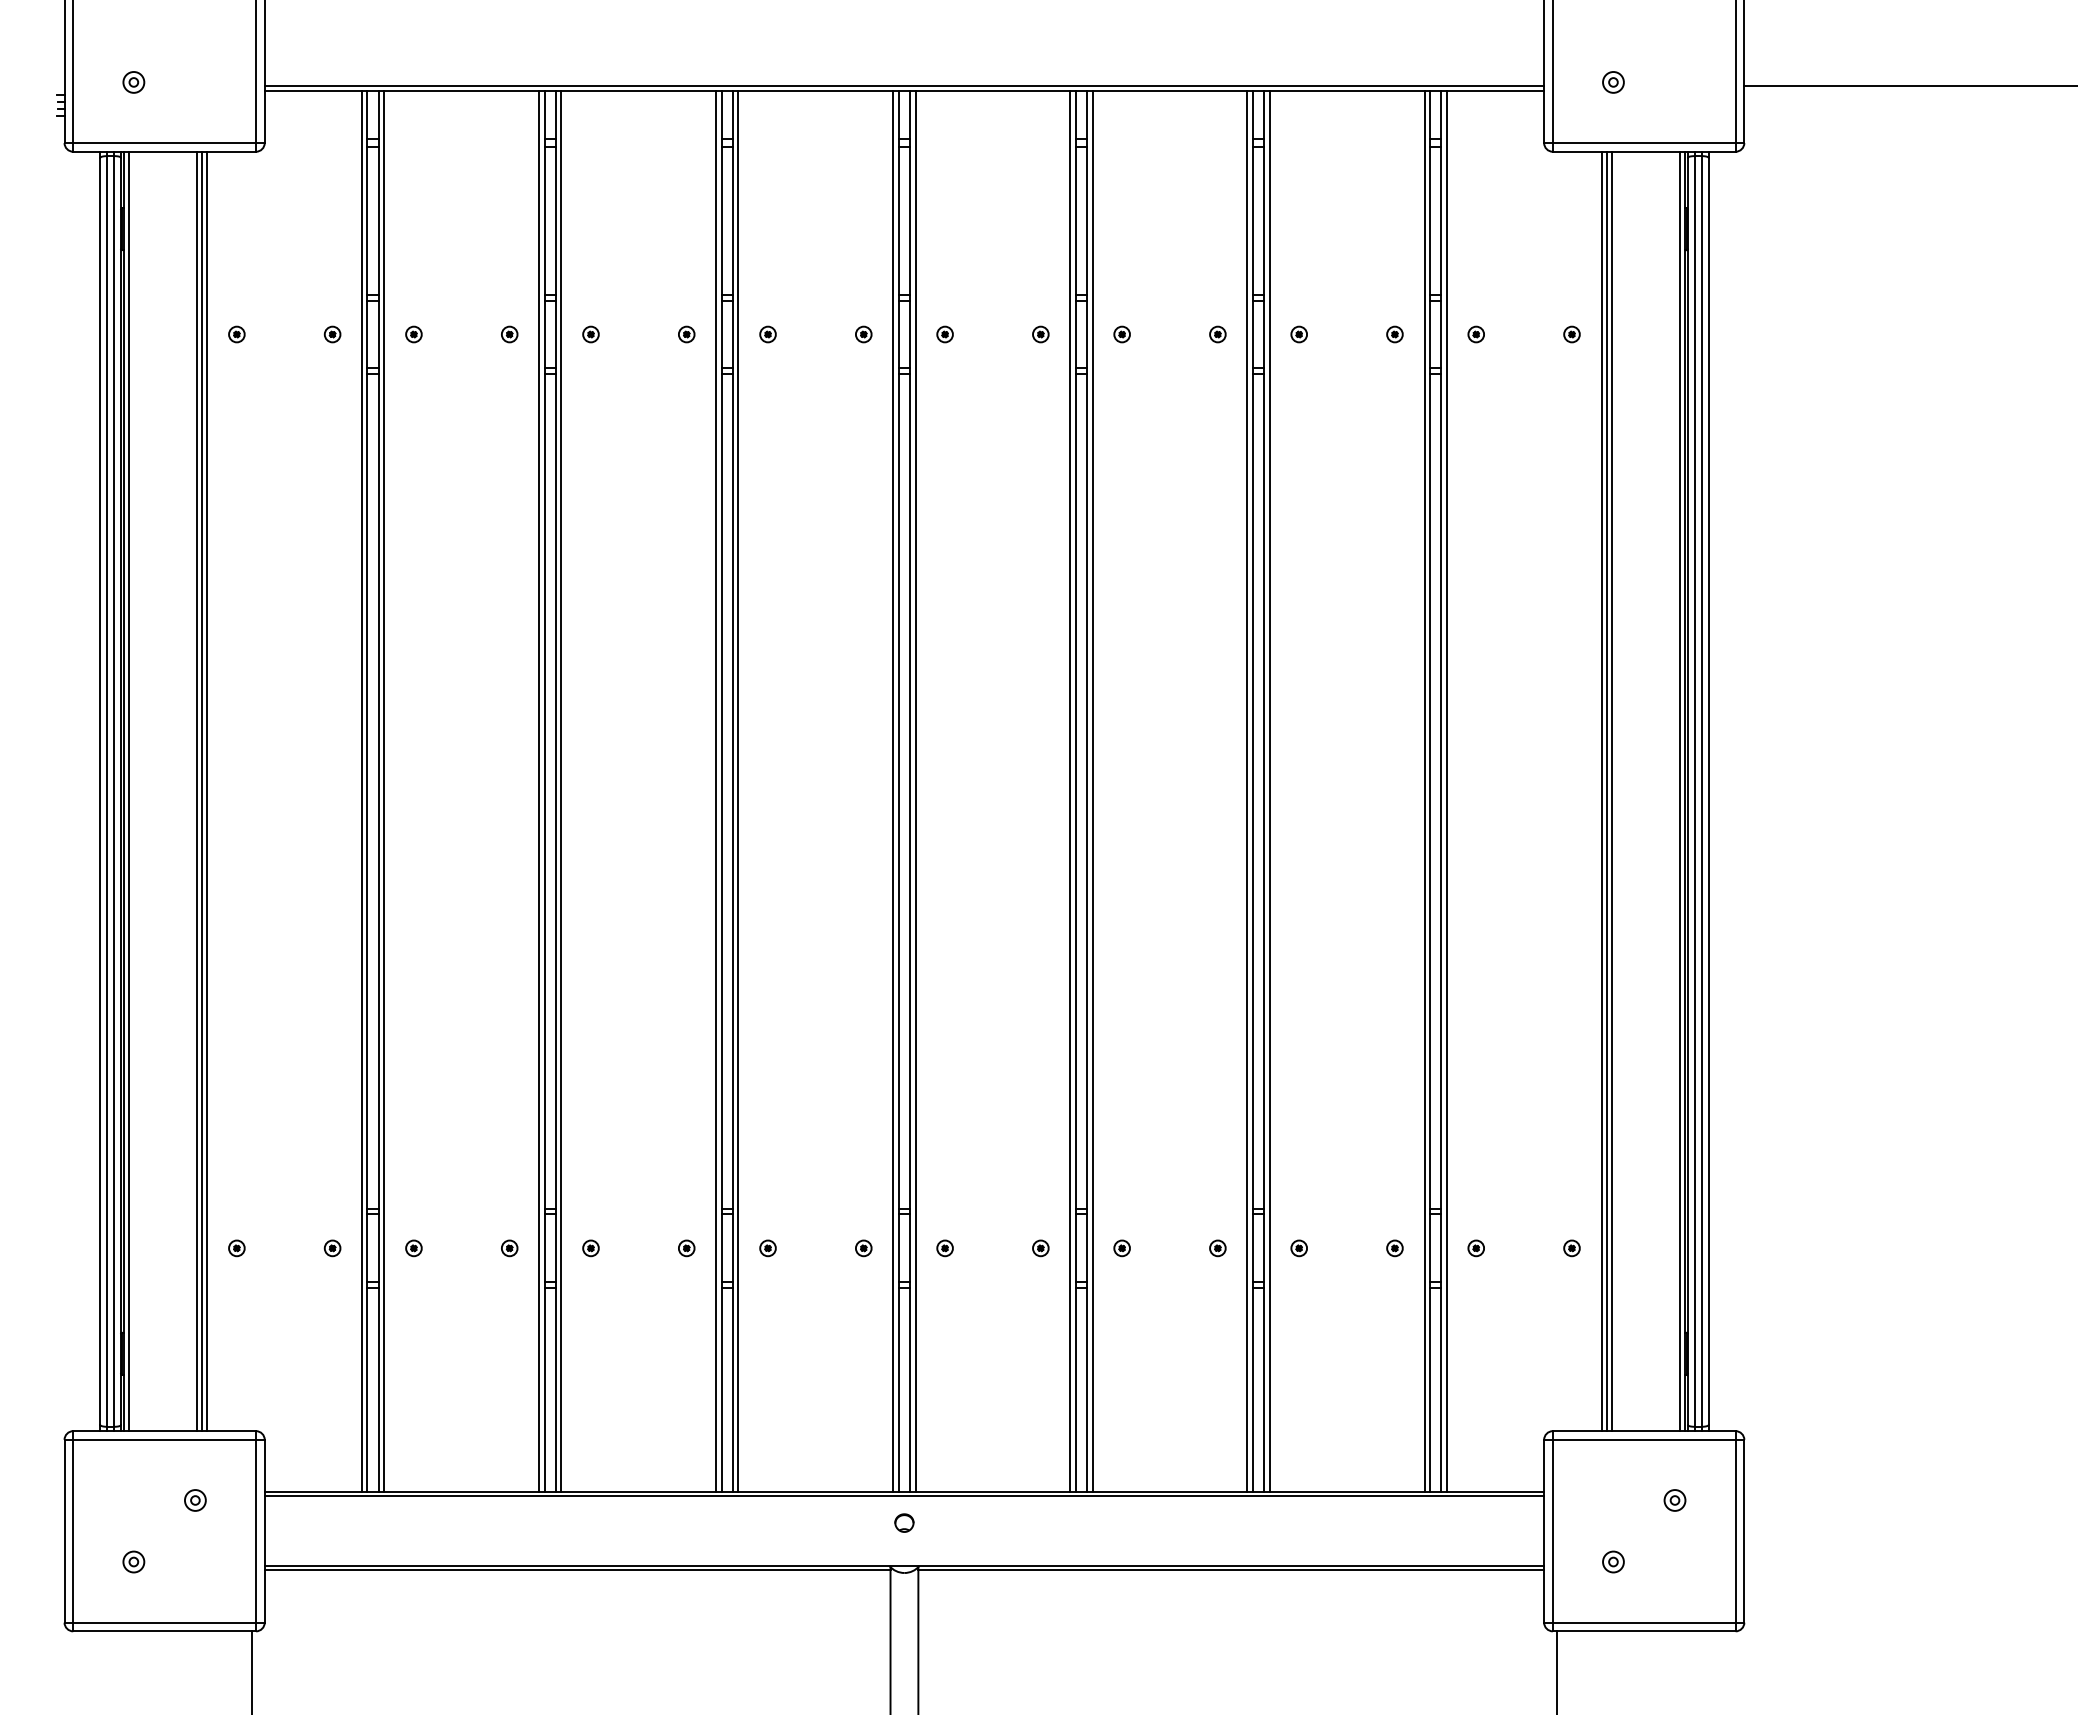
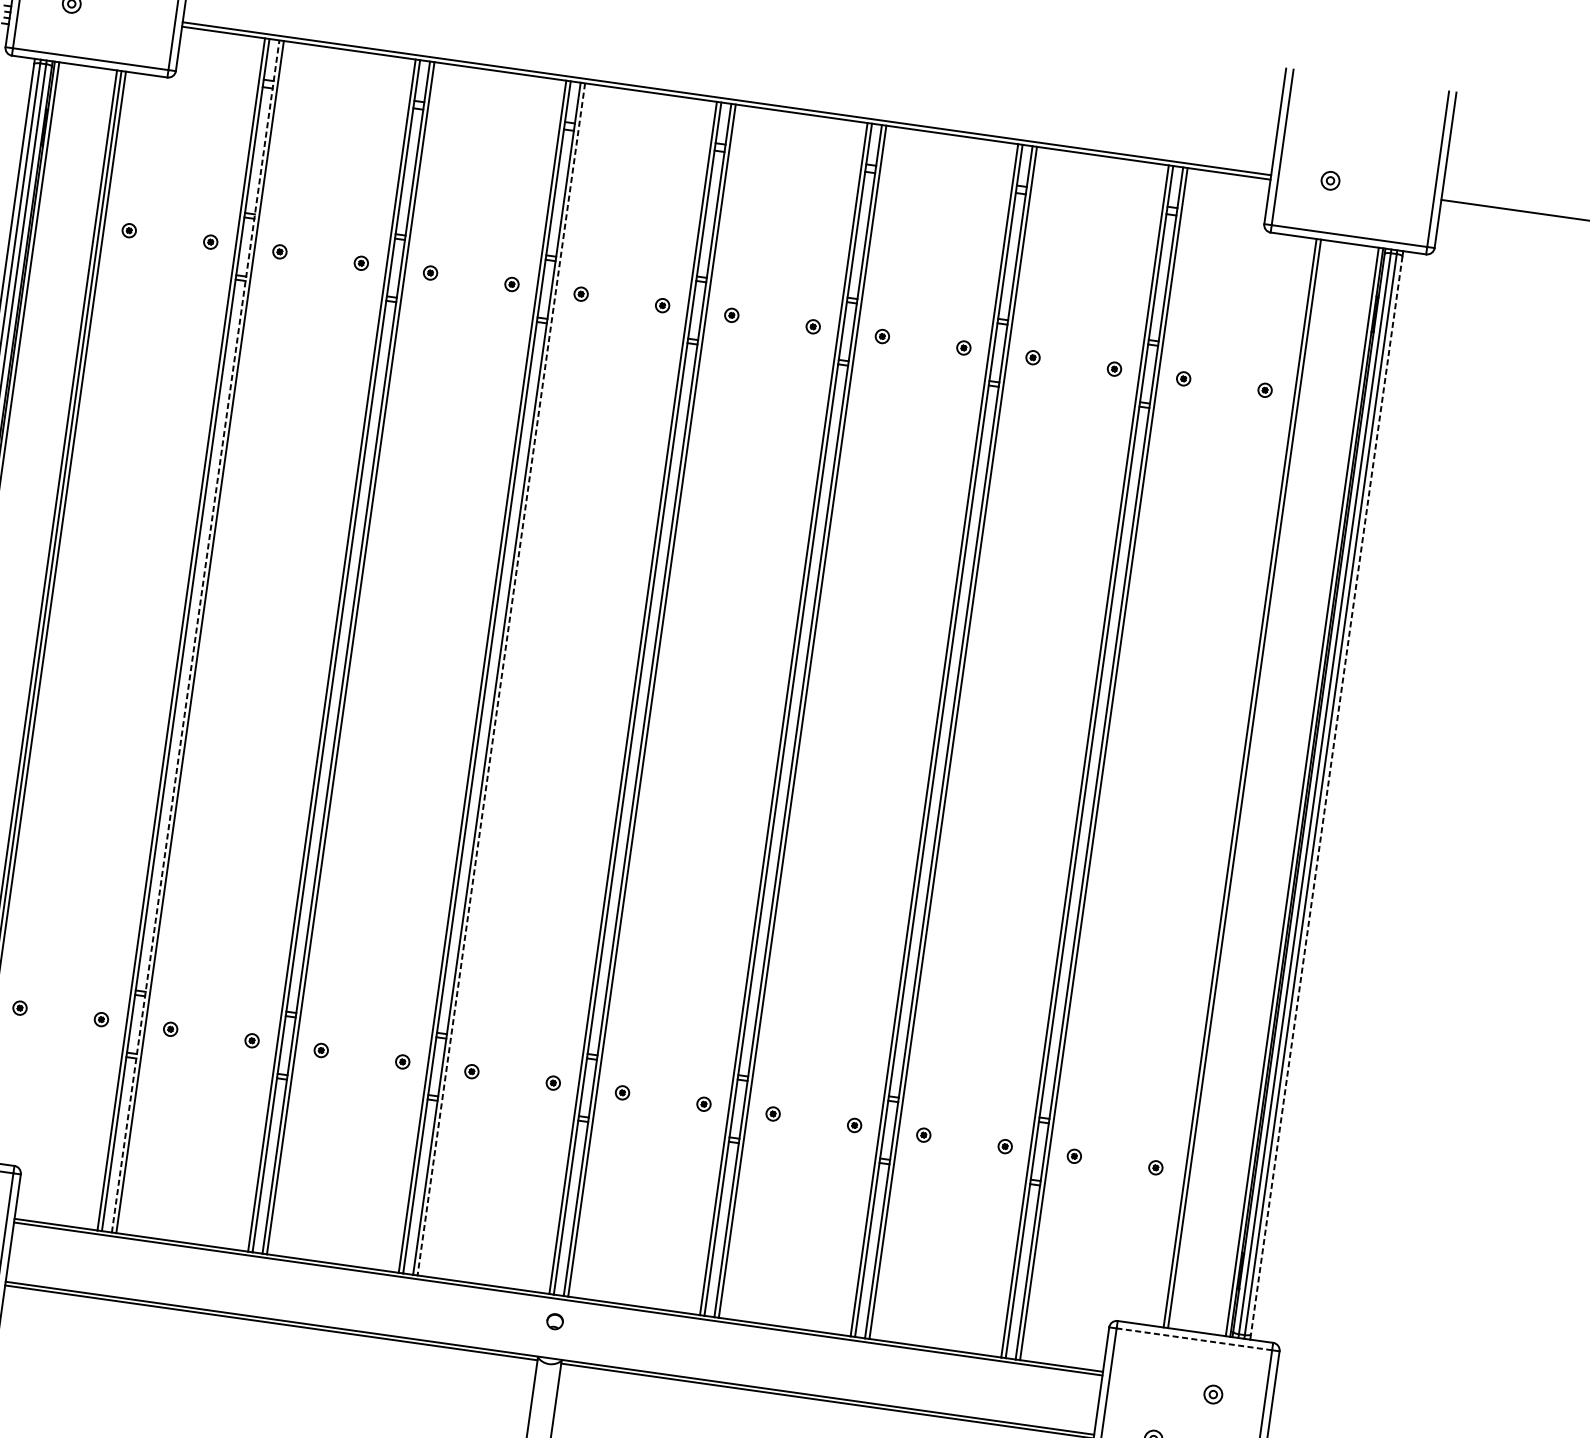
line: (379, 791) -> (195, 636), solid -> dashed
line: (738, 791) -> (501, 679), solid -> dashed
line: (1601, 791) -> (1235, 782), removed
line: (1708, 791) -> (1326, 795), solid -> dashed
line: (1643, 1439) -> (1193, 1338), solid -> dashed

